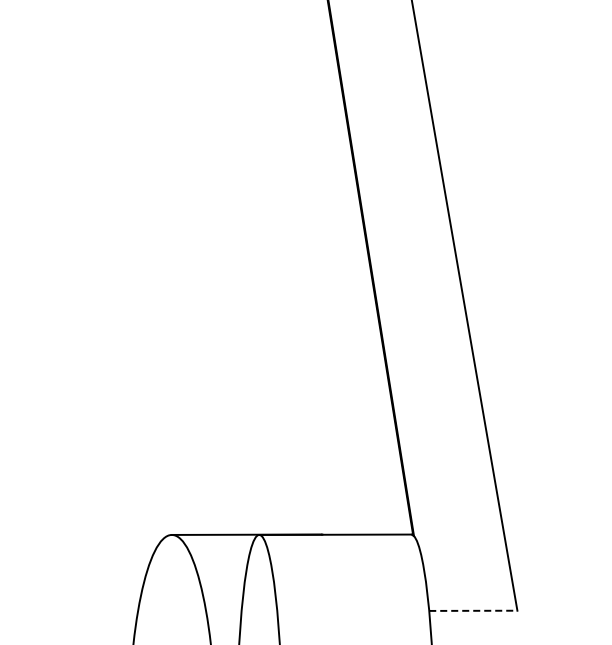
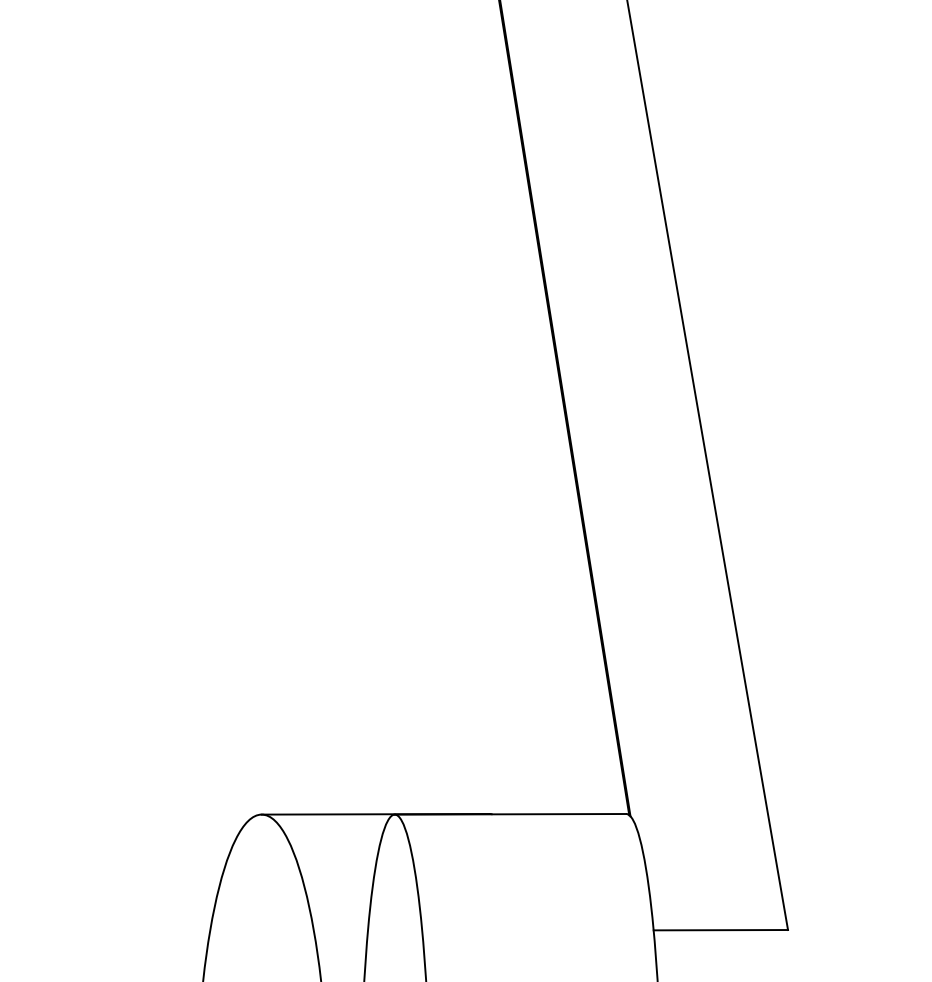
line: (473, 610) -> (721, 929), dashed -> solid

